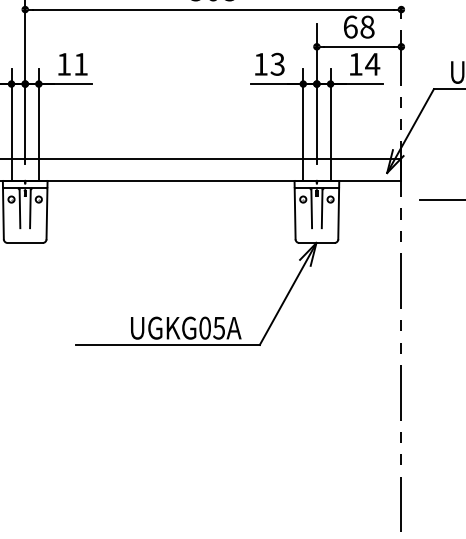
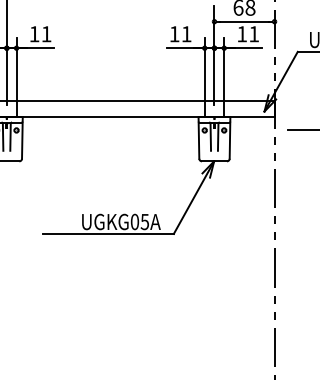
text: (277, 63) -> (186, 33), 13 -> 11
text: (372, 64) -> (254, 34), 14 -> 11

